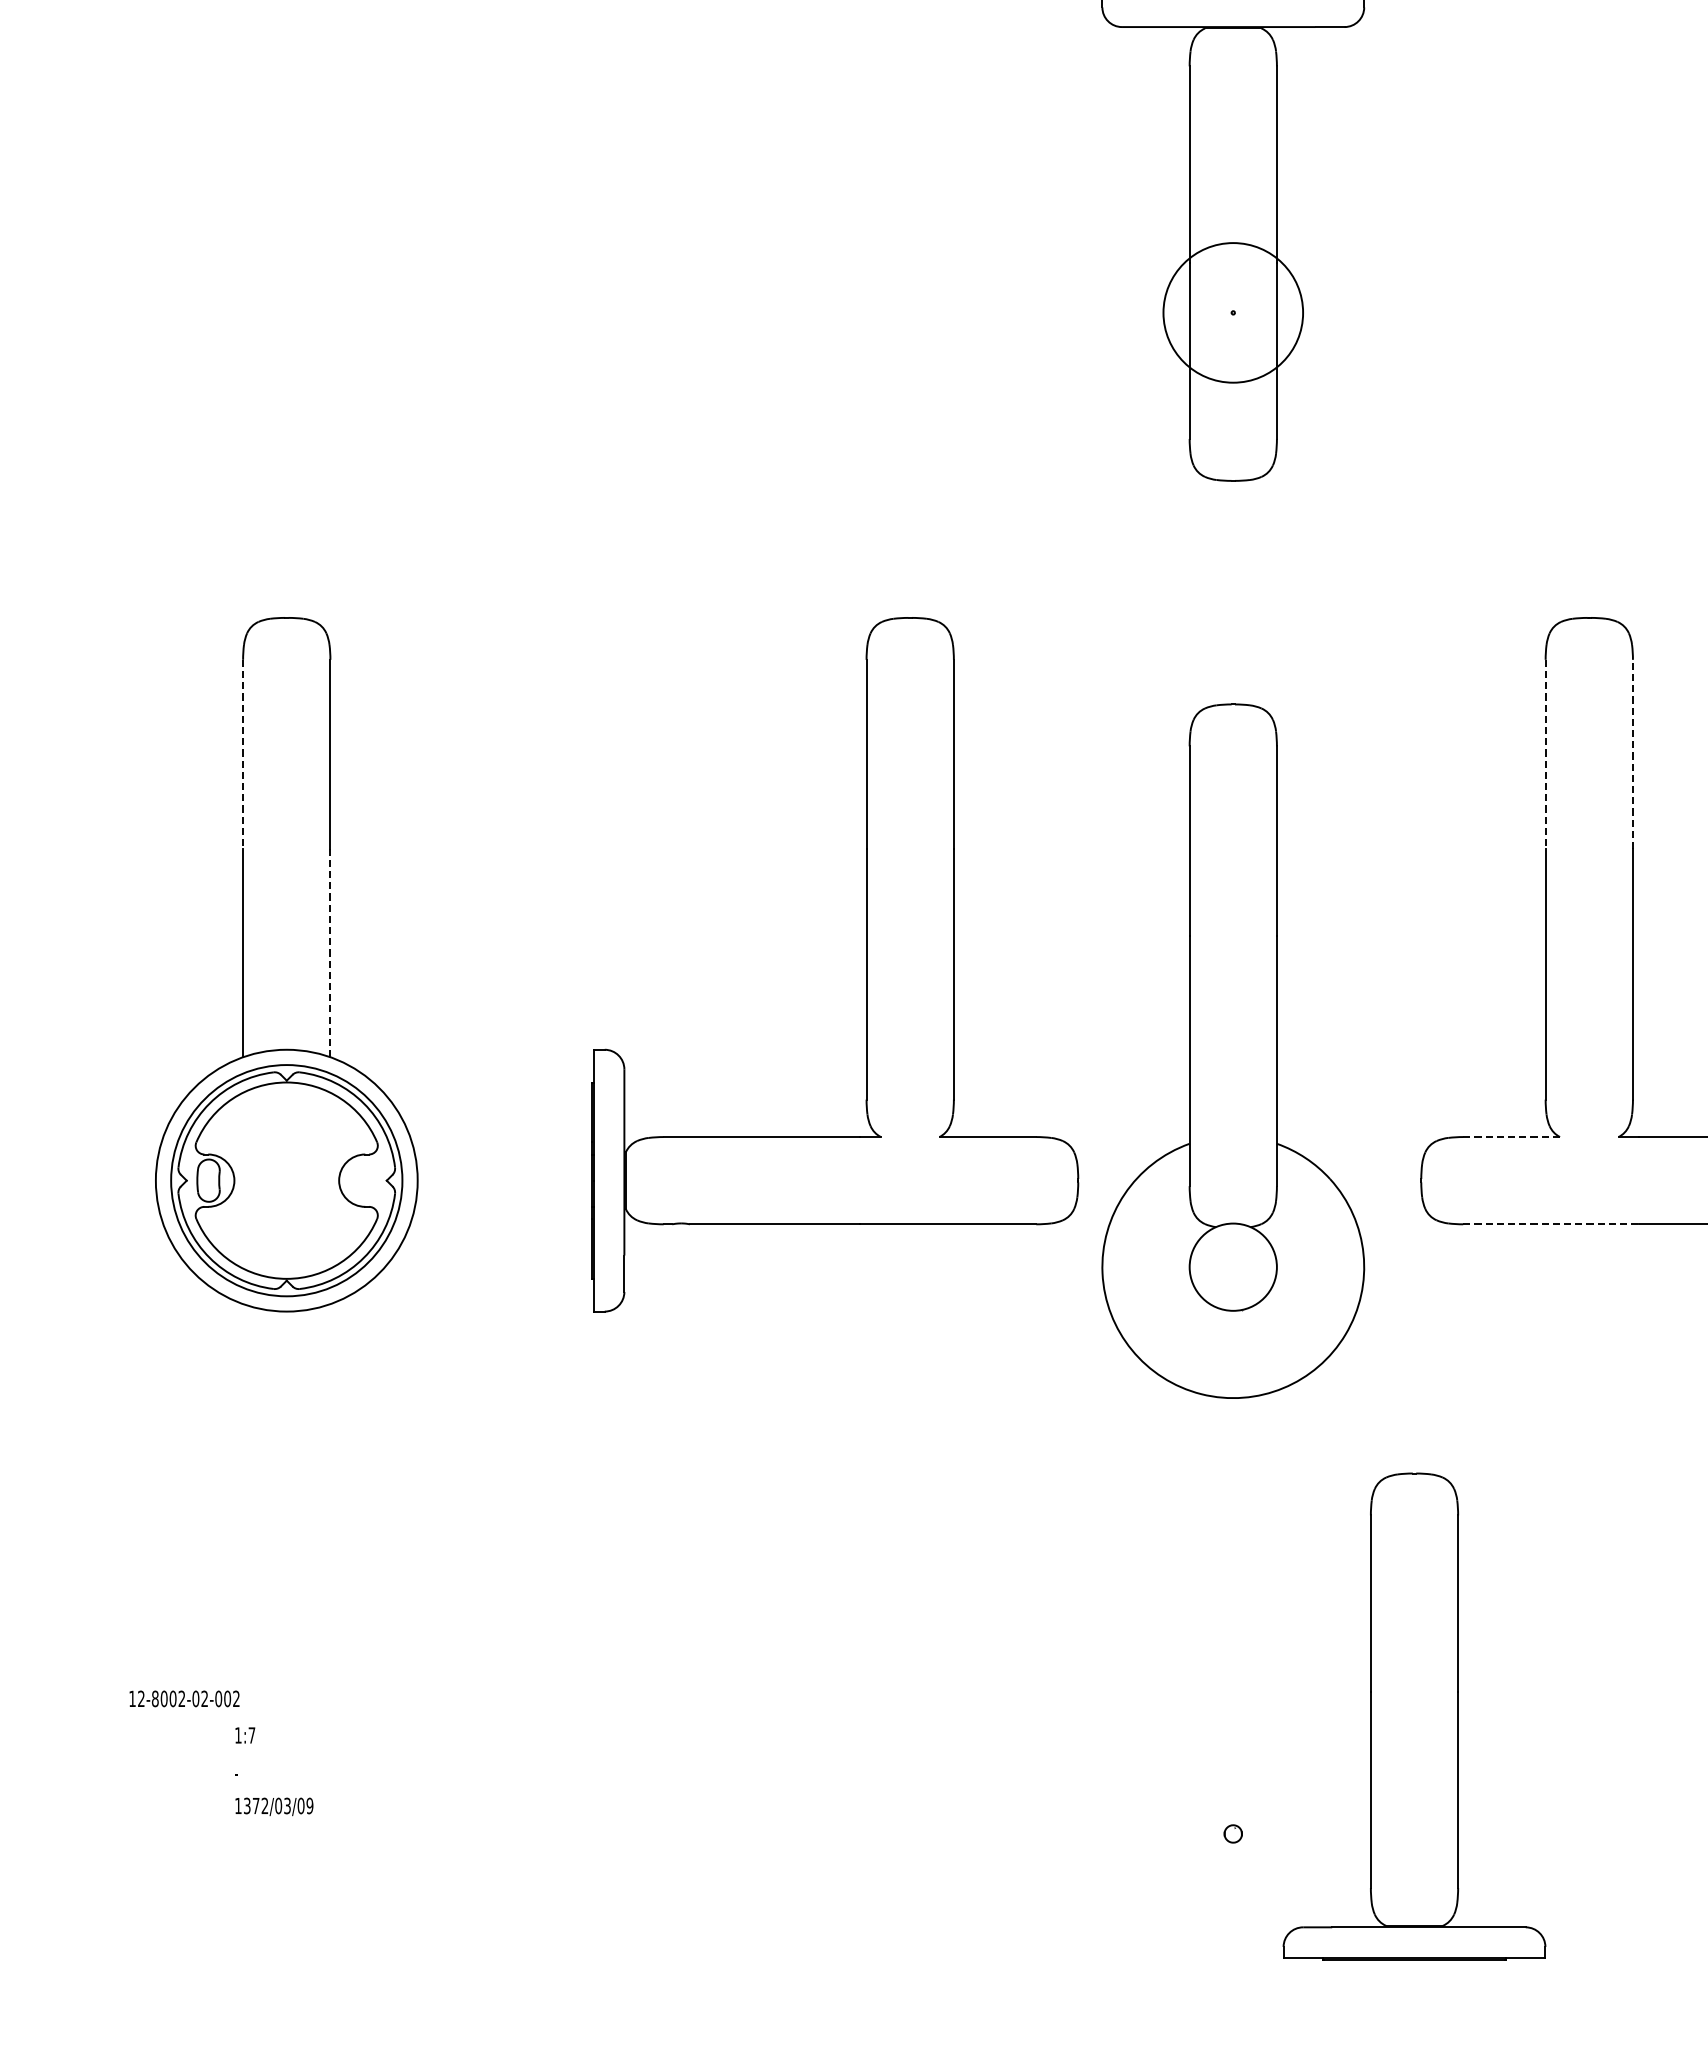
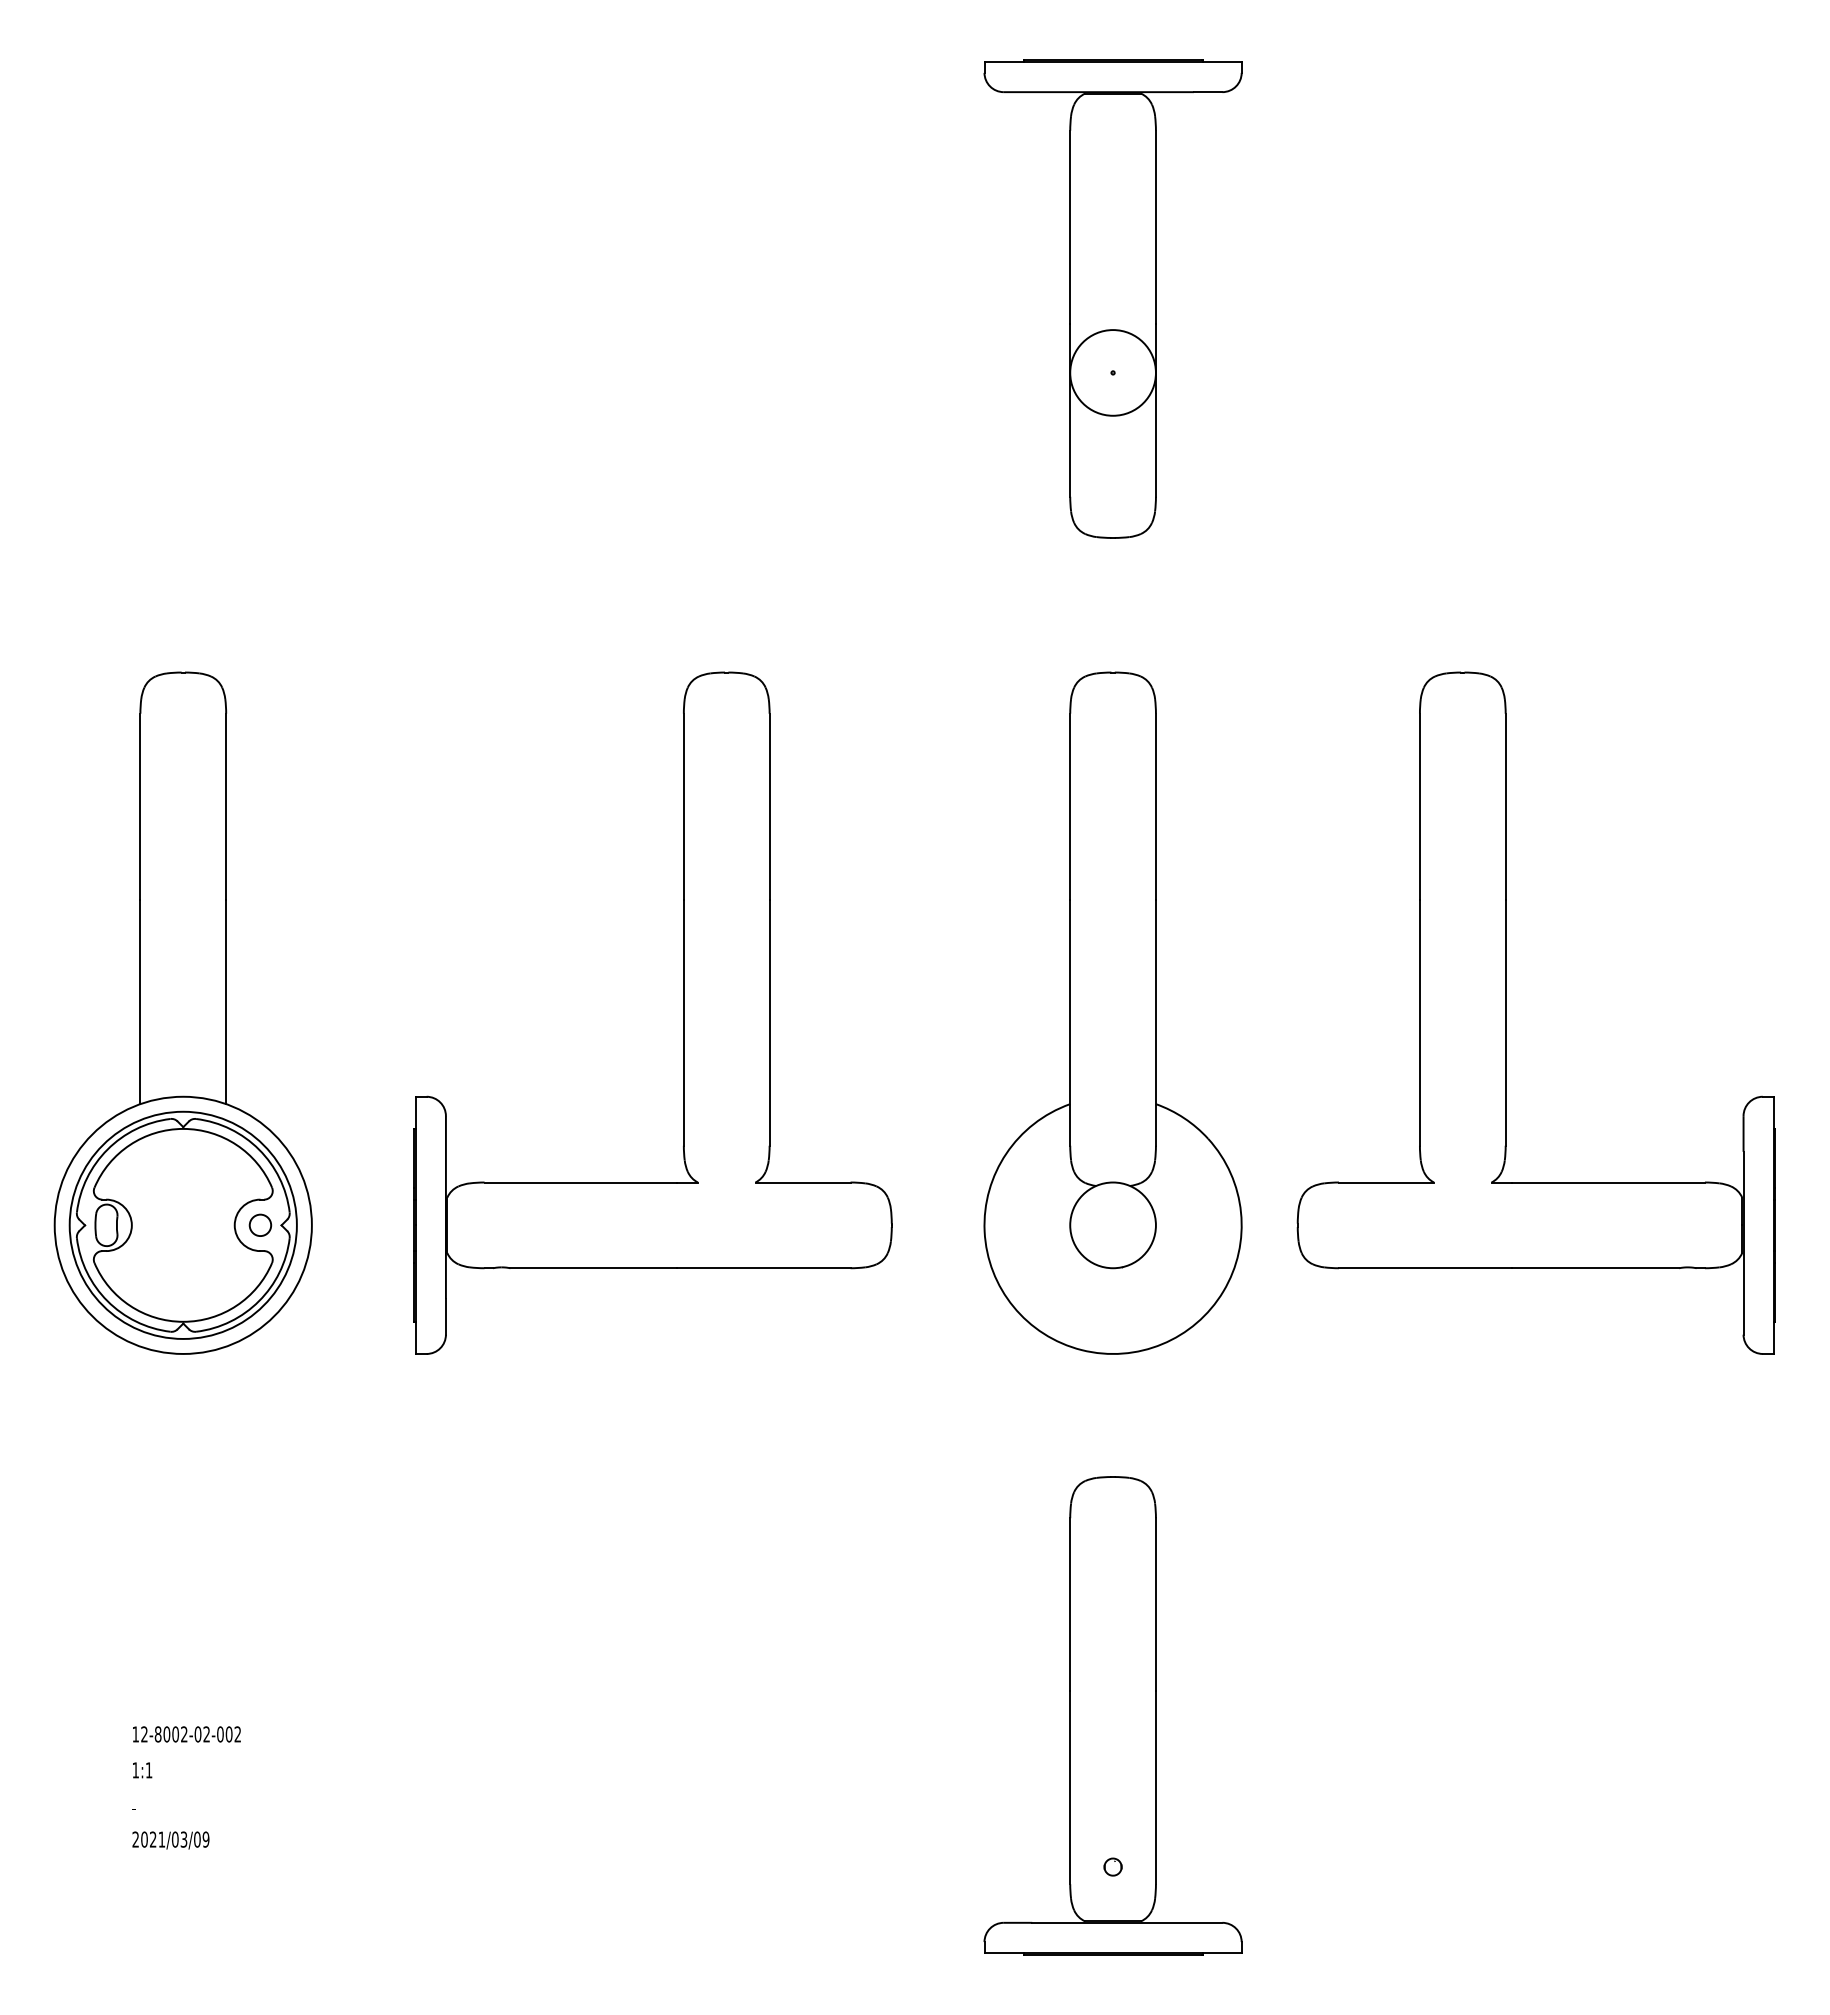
circle: (1232, 312) -> (1112, 372), size x0.62
line: (243, 754) -> (140, 806), dashed -> solid
line: (1545, 754) -> (1419, 806), dashed -> solid
line: (1632, 754) -> (1505, 806), dashed -> solid
line: (330, 952) -> (226, 1001), dashed -> solid
part: (866, 963) -> (683, 1012), moved
part: (1232, 1050) -> (1112, 1012), moved
line: (1511, 1137) -> (1386, 1182), dashed -> solid
circle: (365, 1179) -> (260, 1224), added
line: (1551, 1224) -> (1425, 1268), dashed -> solid
text: (184, 1698) -> (186, 1734), moved
part: (1413, 1716) -> (1112, 1715), moved
text: (252, 1735) -> (149, 1770), 1:7 -> 1:1
text: (251, 1805) -> (148, 1839), 1372/03/09 -> 2021/03/09

